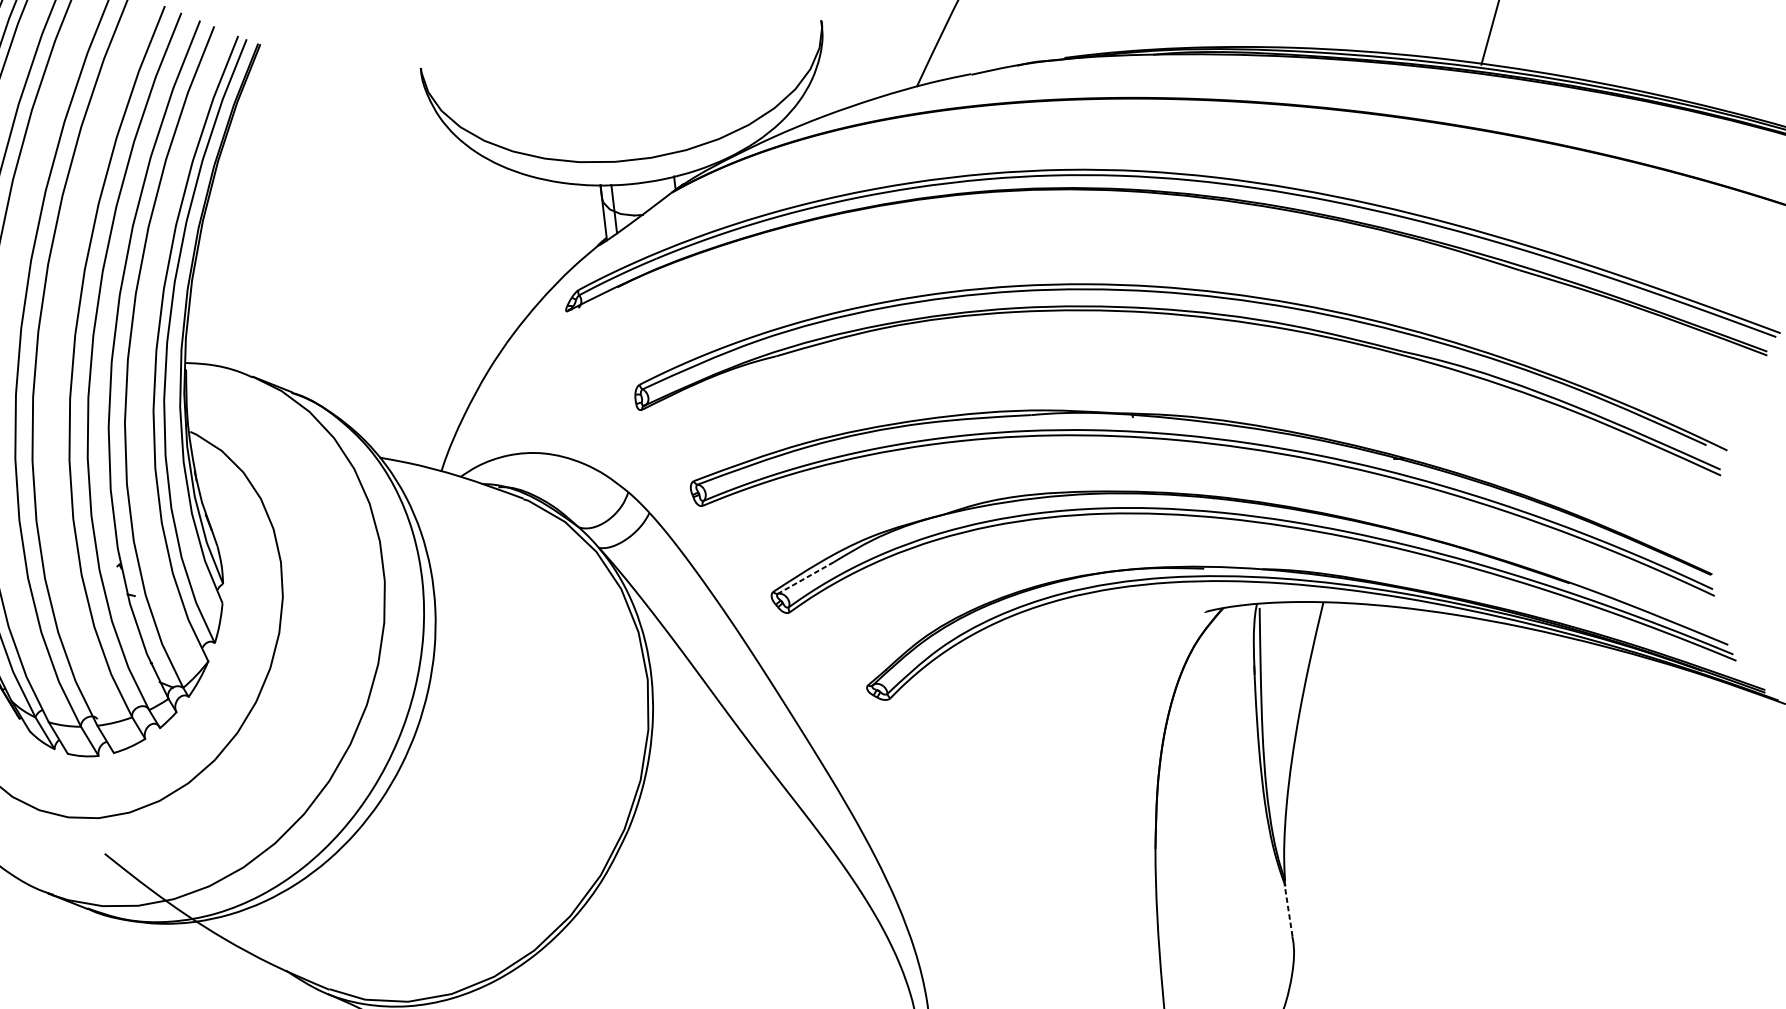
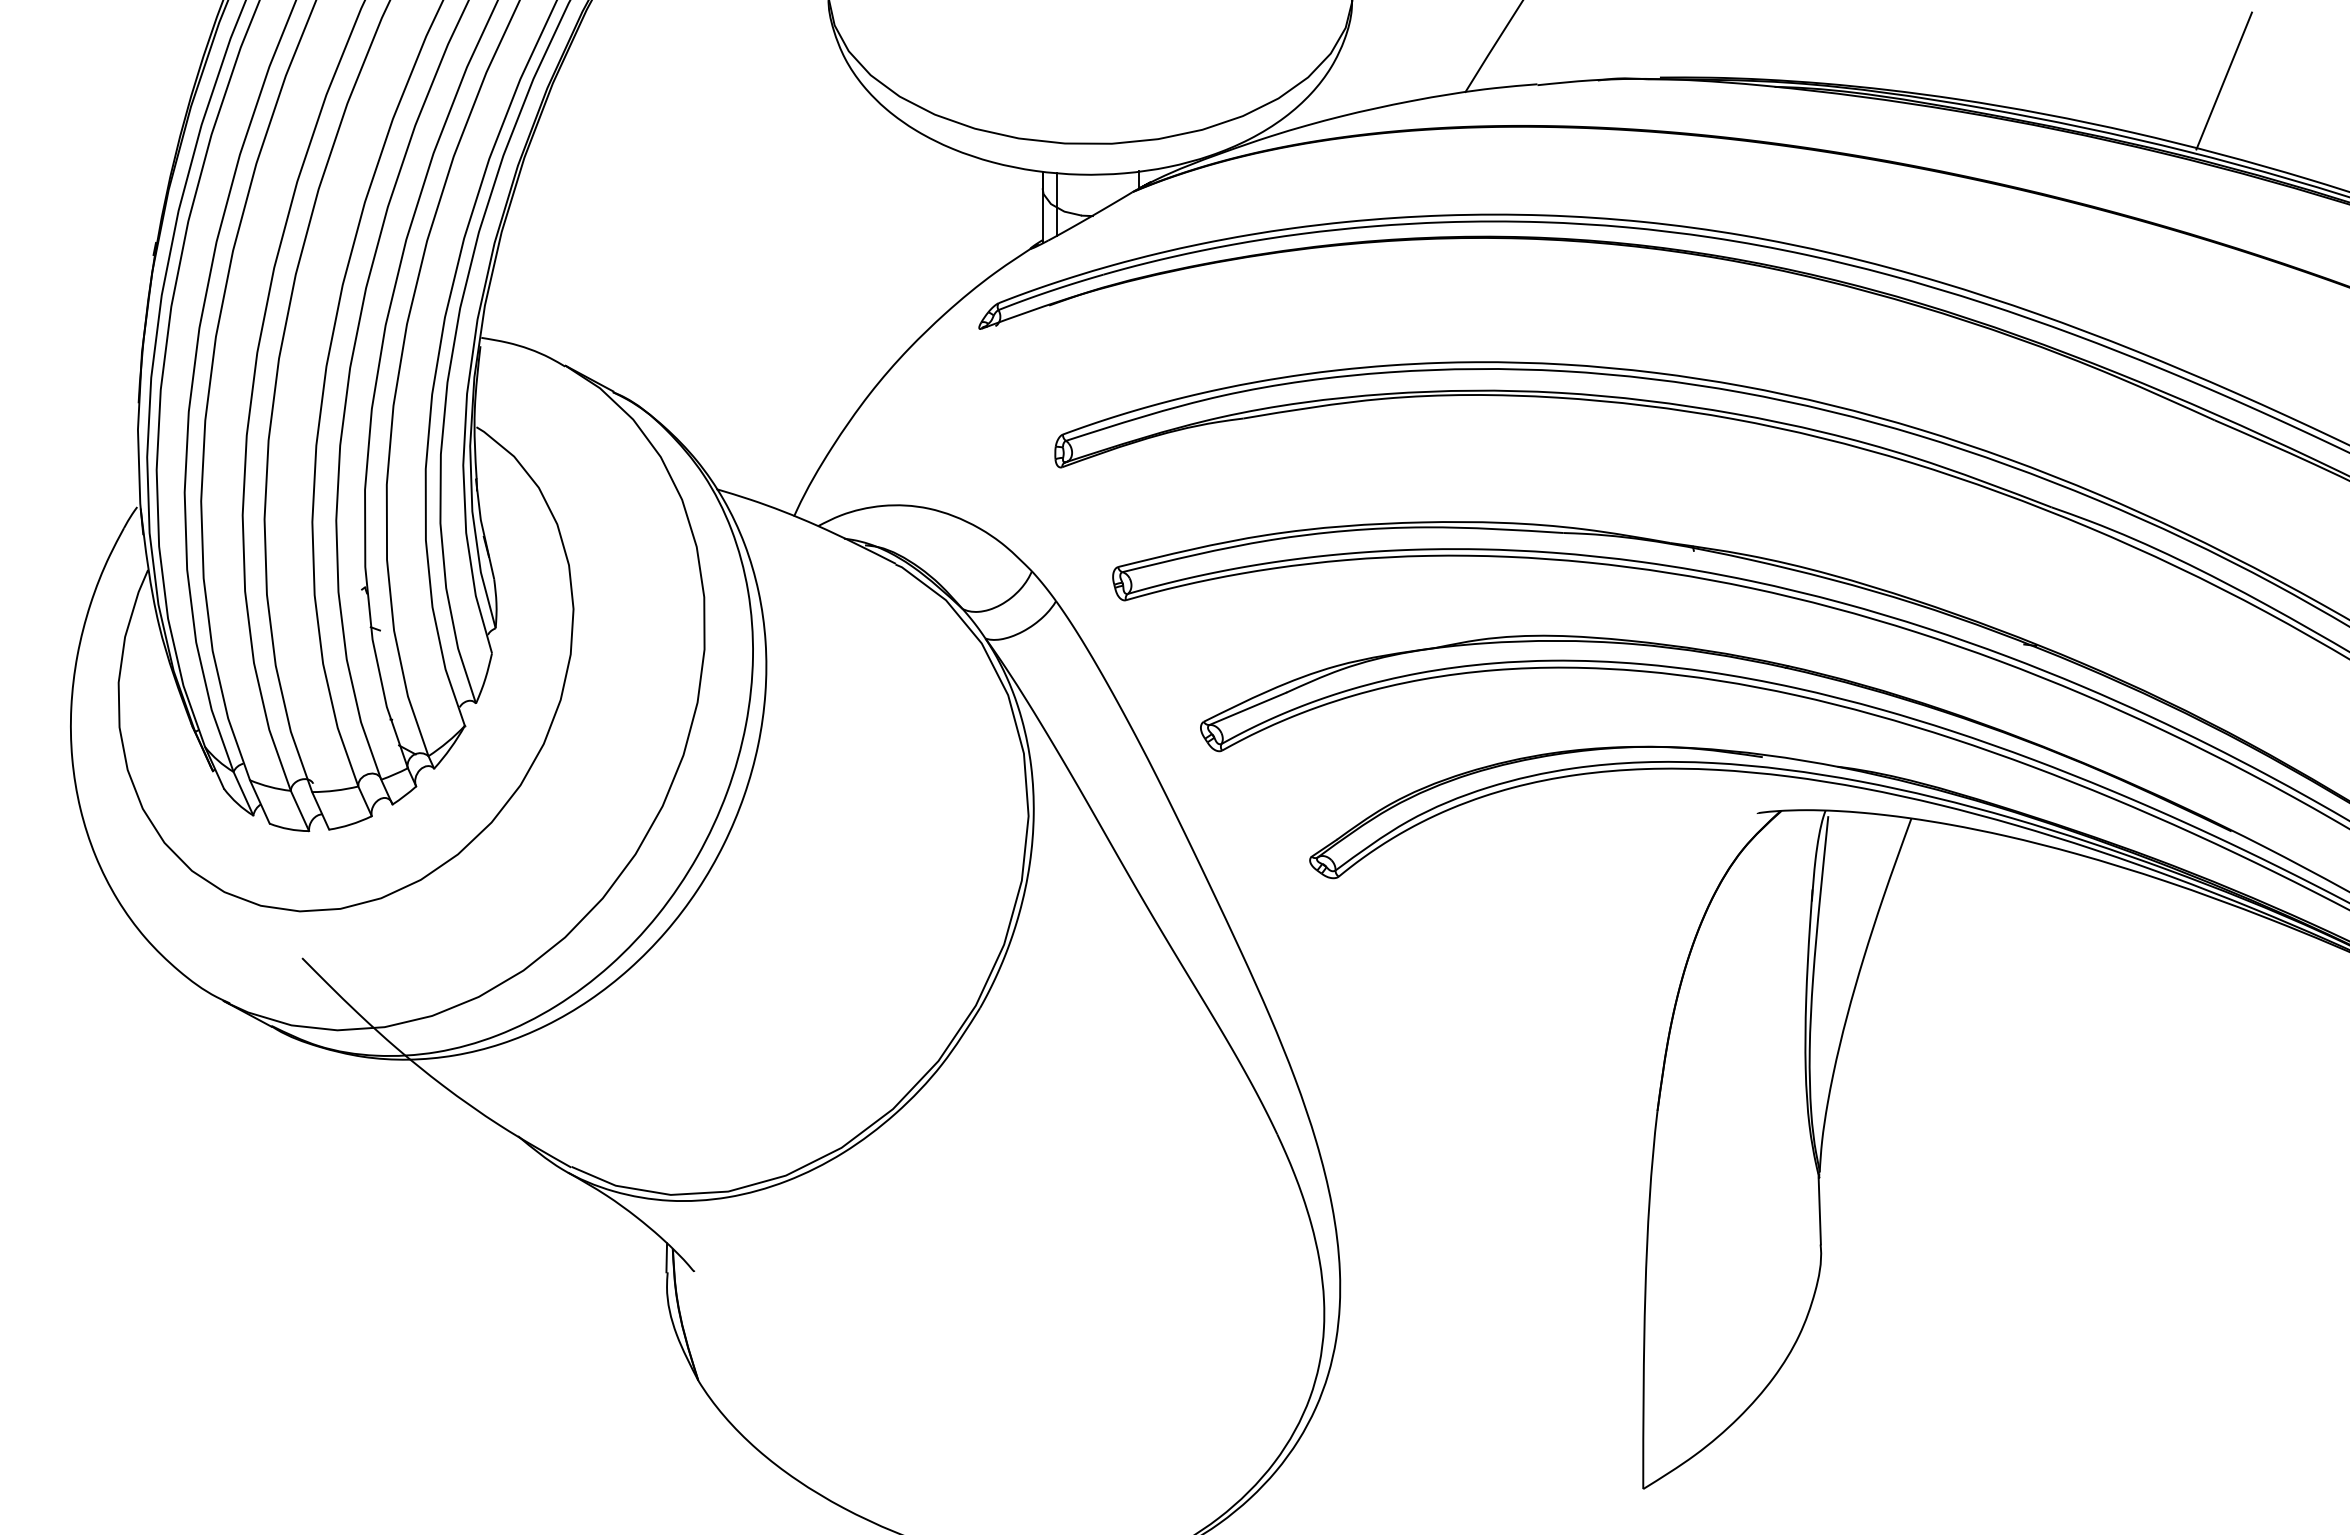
line: (805, 577) -> (1247, 708), dashed -> solid
line: (1288, 908) -> (1819, 1208), dashed -> solid

